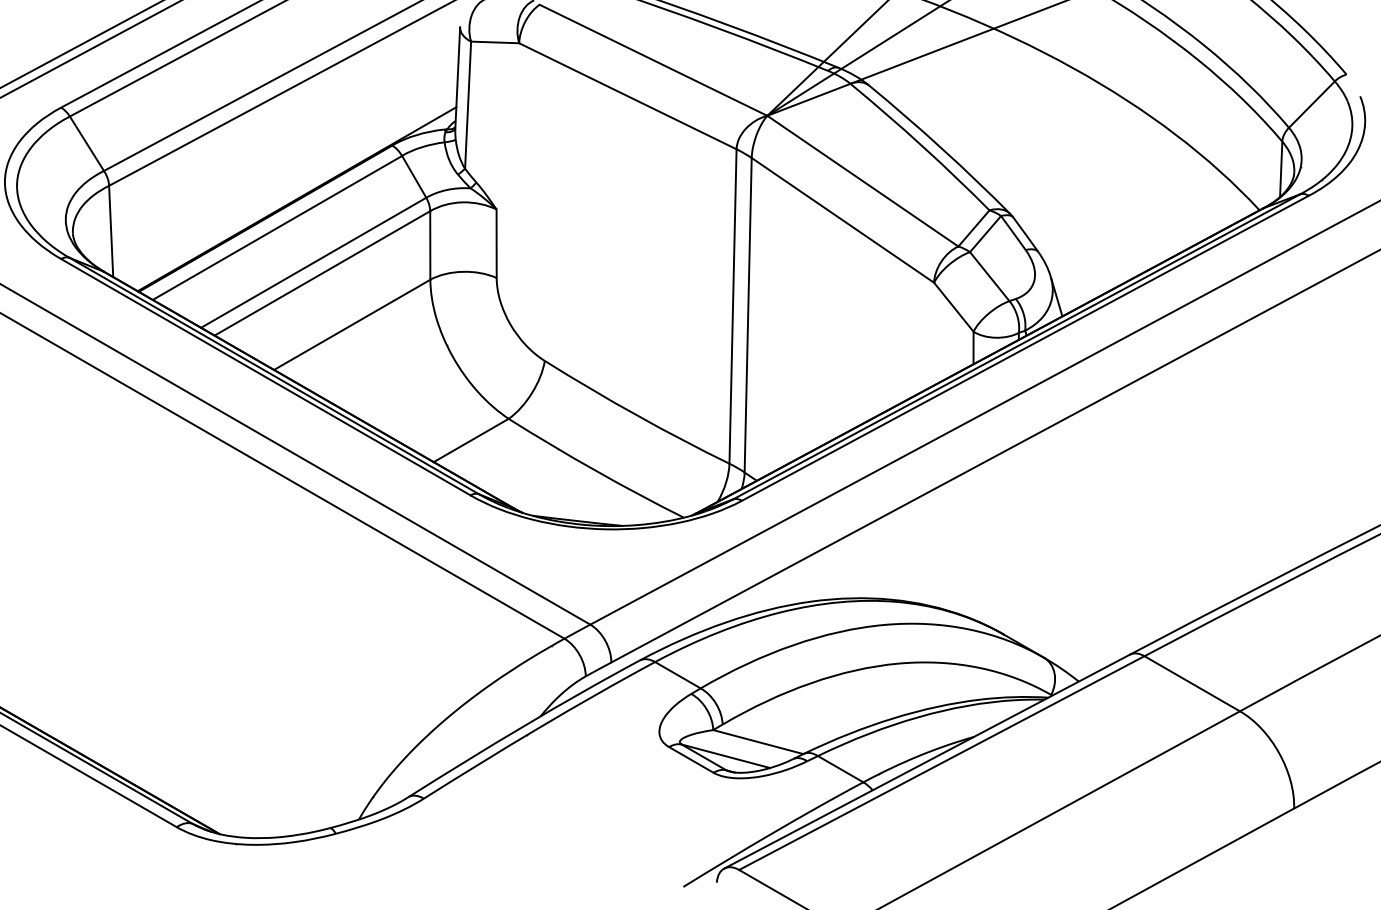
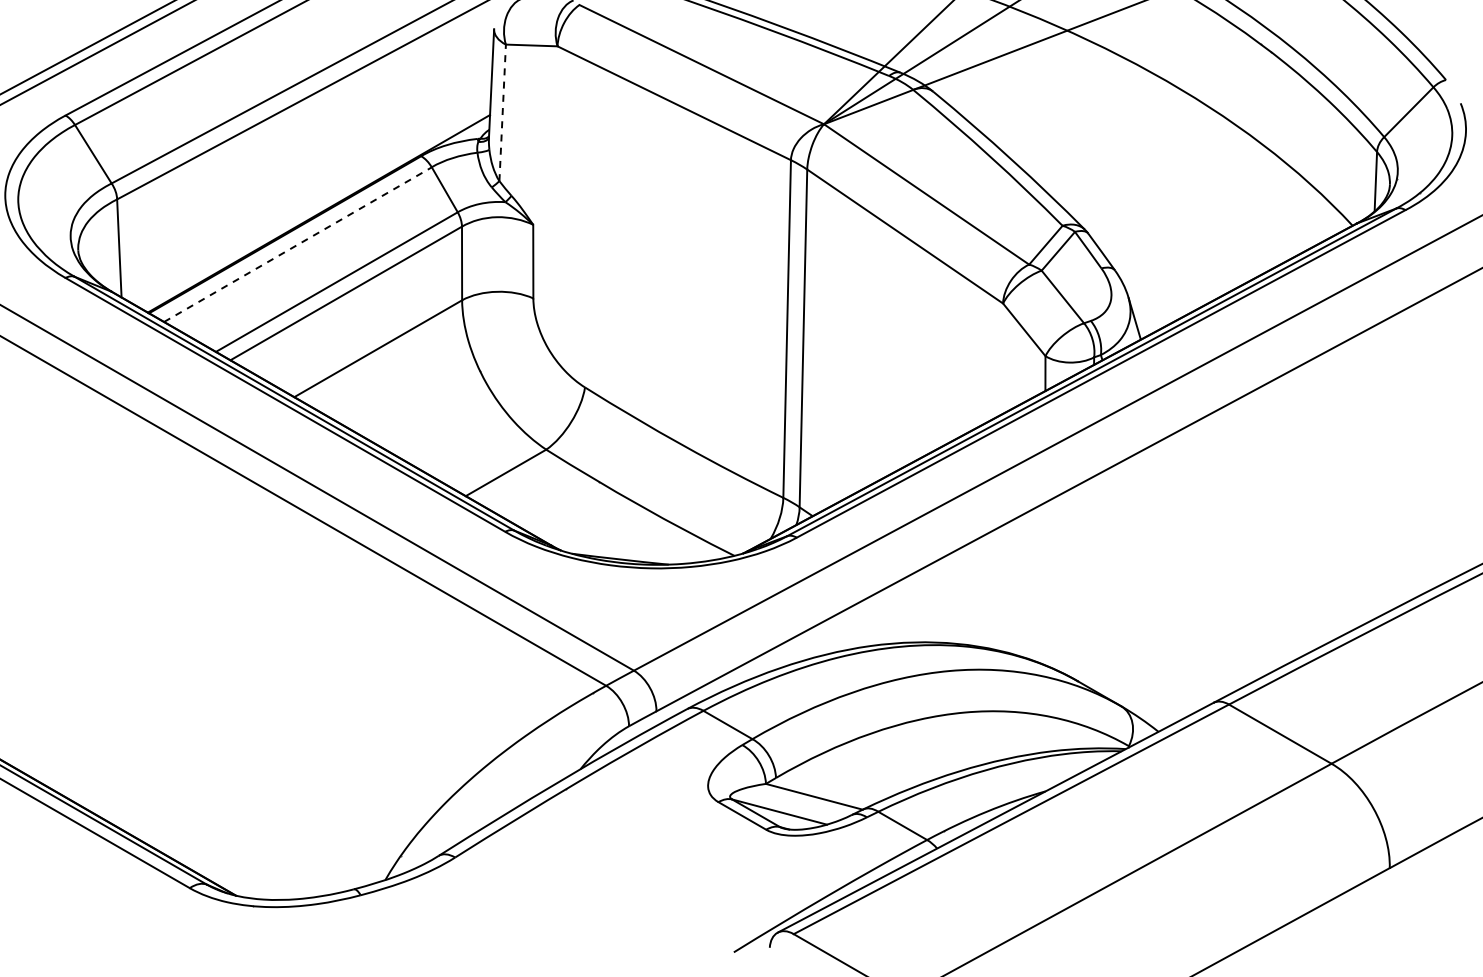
line: (467, 104) -> (502, 112), solid -> dashed
line: (277, 227) -> (297, 244), solid -> dashed

